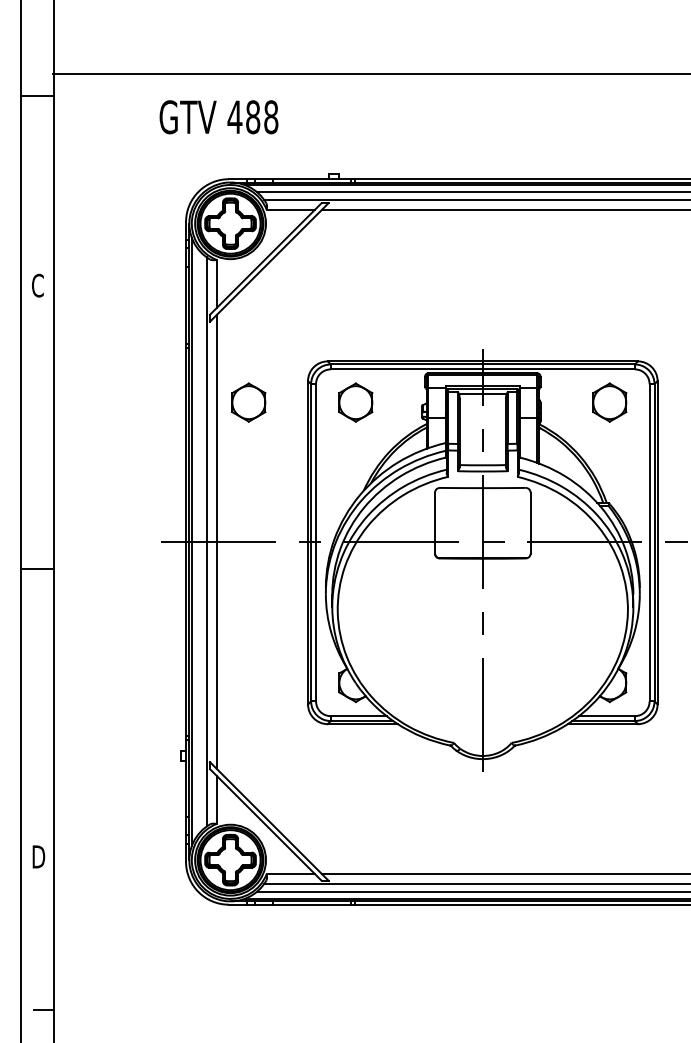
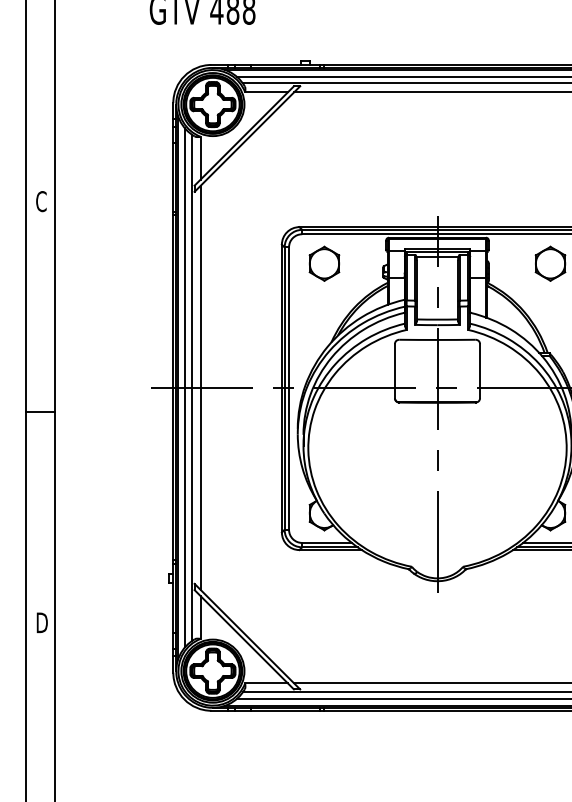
text: (37, 285) -> (41, 201), moved
part: (248, 402) -> (228, 263), removed
line: (199, 541) -> (185, 387), added
text: (38, 856) -> (41, 622), moved

